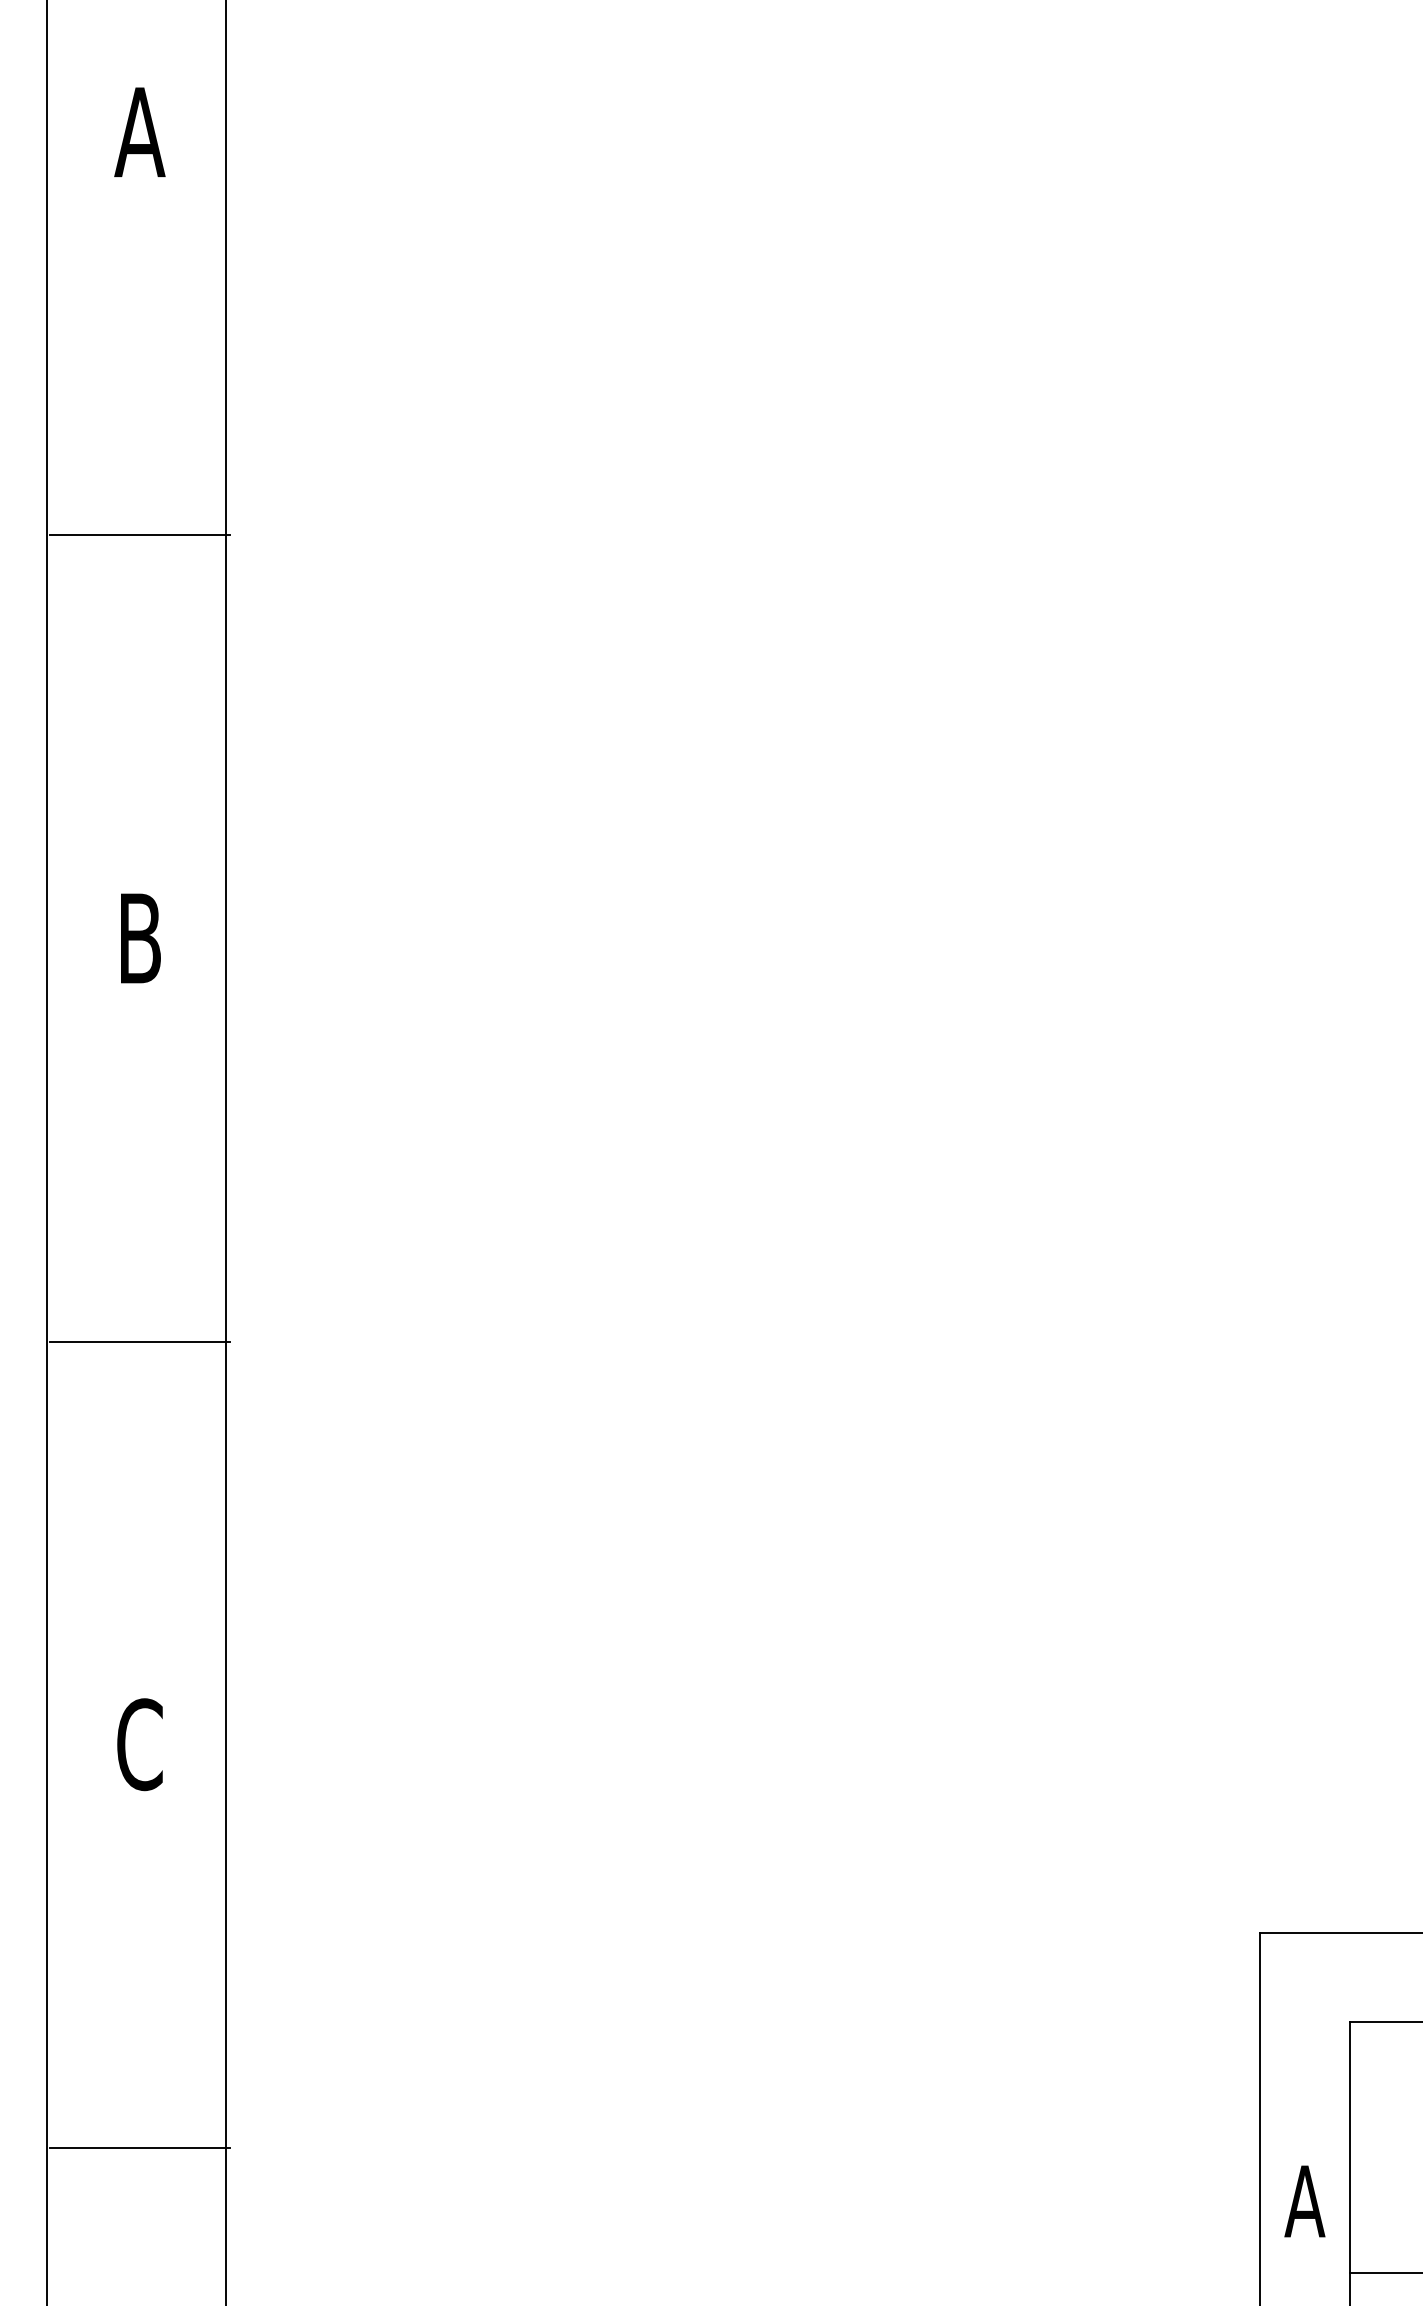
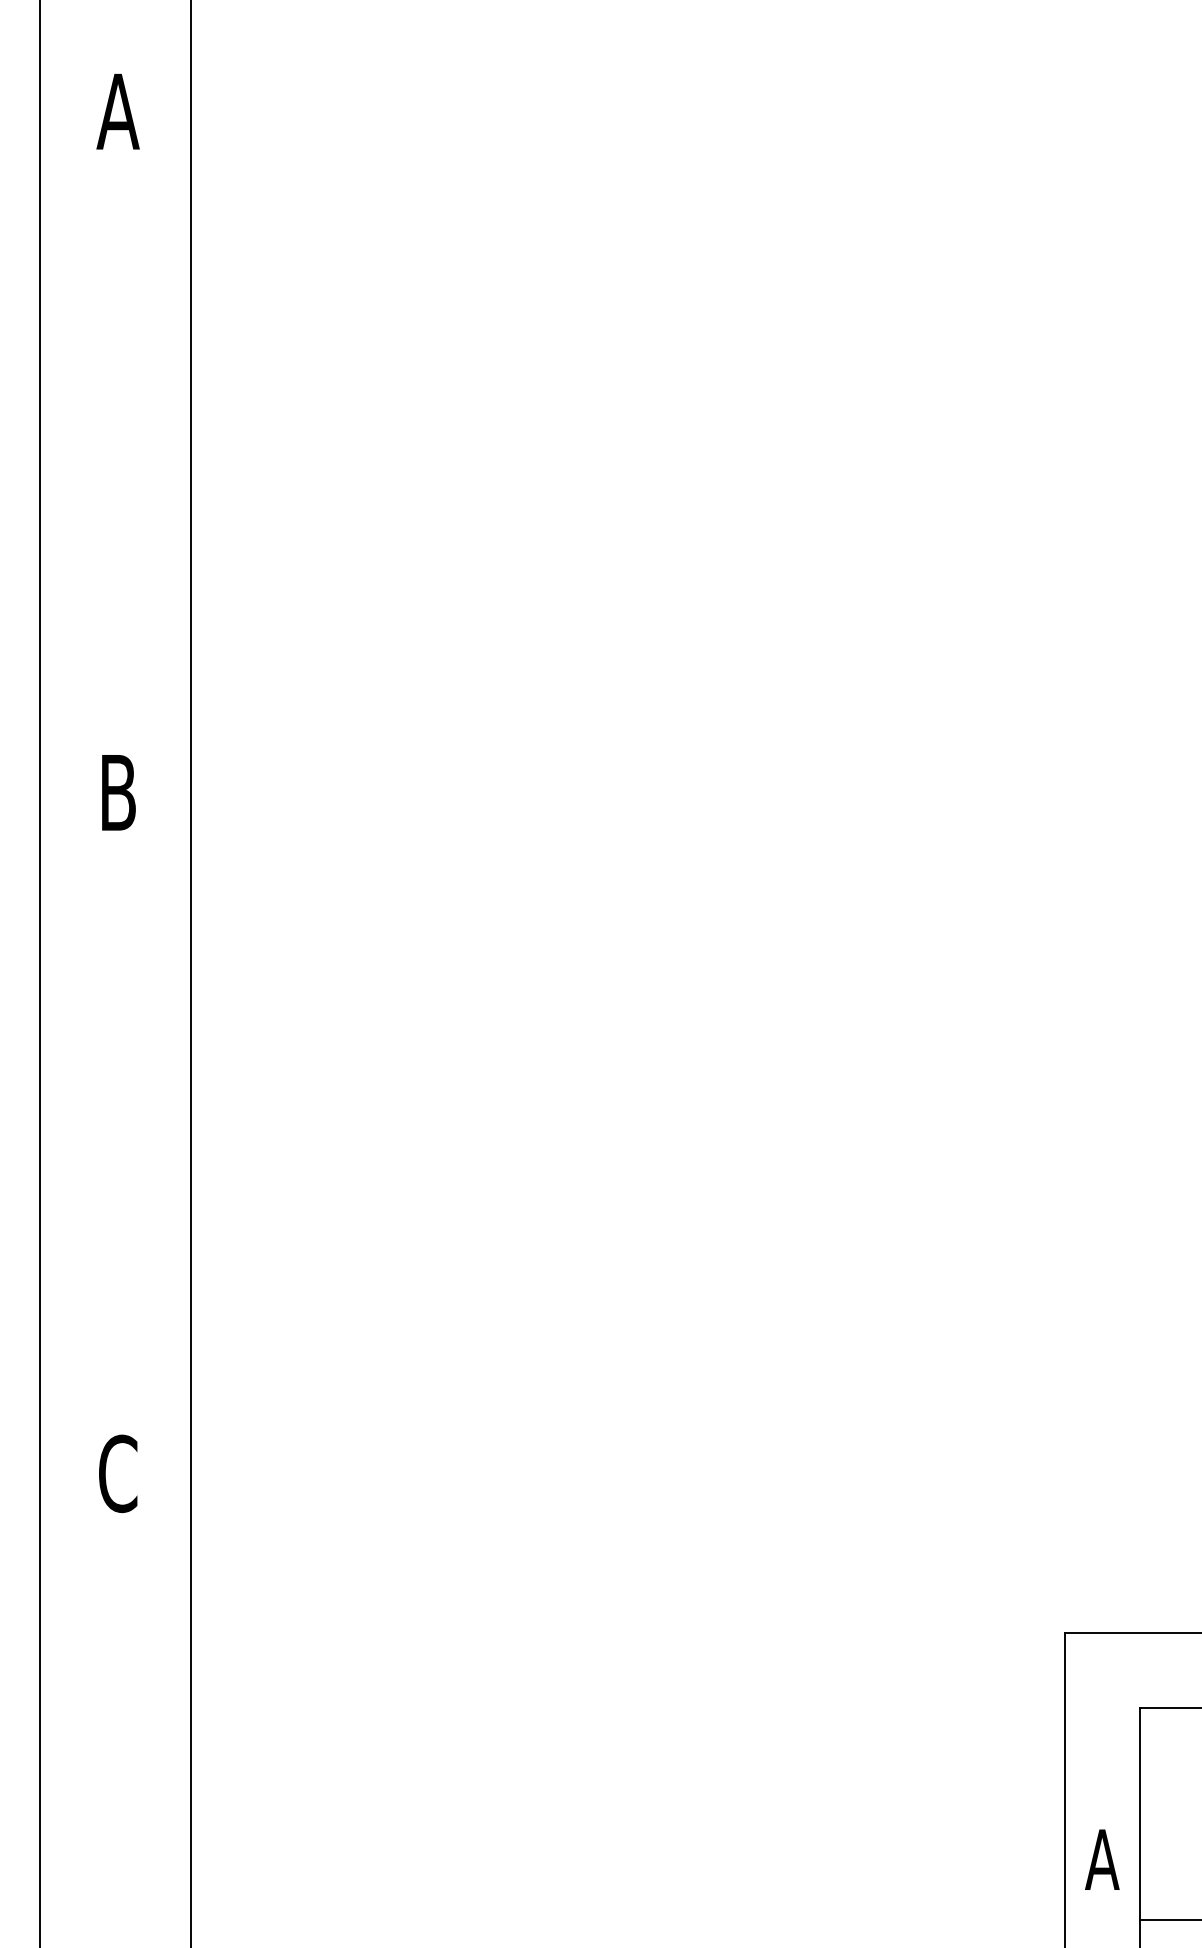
line: (139, 535) -> (117, 452), removed
line: (139, 1341) -> (117, 1133), removed
line: (139, 2147) -> (117, 1814), removed

